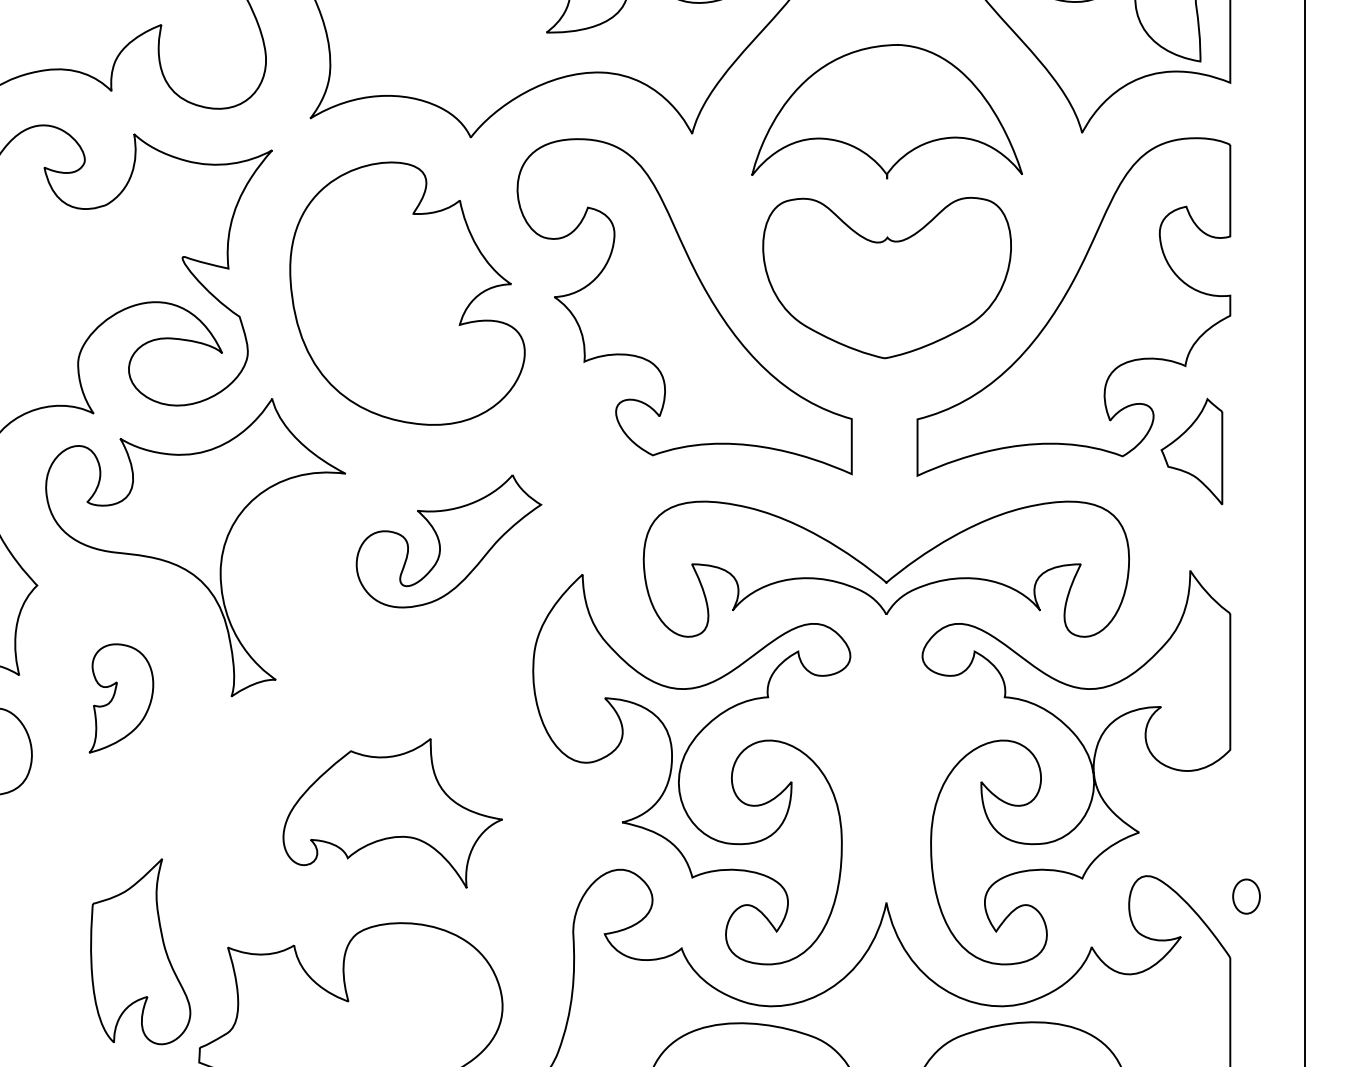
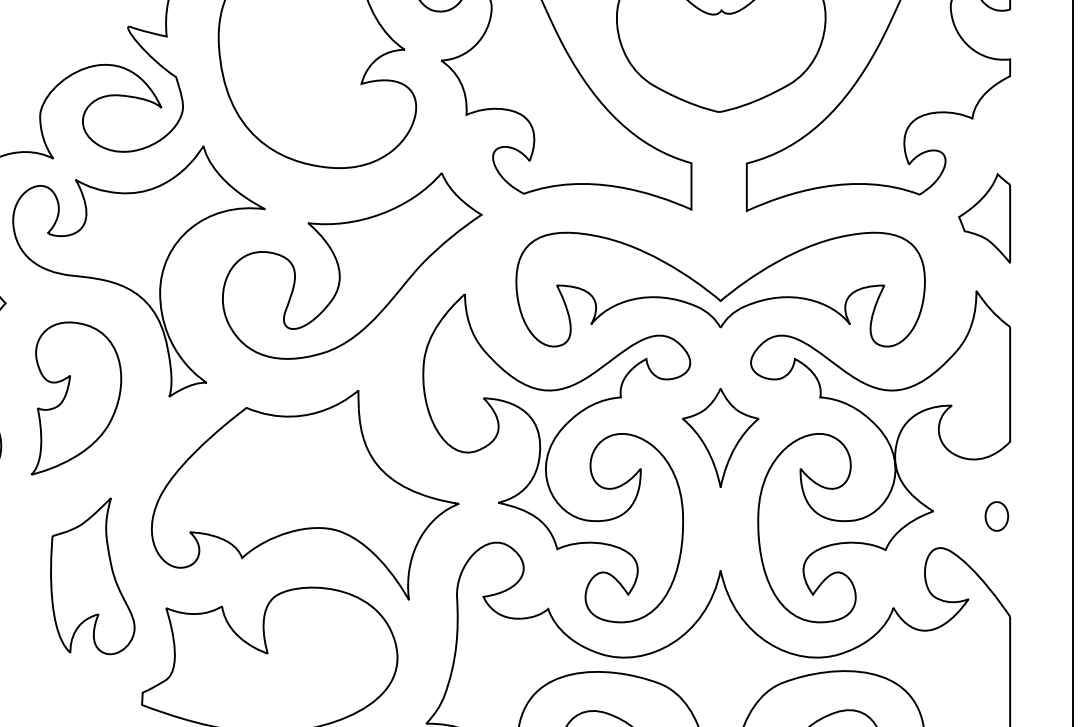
part: (1191, 451) -> (984, 218), moved
part: (448, 541) -> (351, 266), size x1.67
part: (121, 698) -> (76, 398), size x1.67
part: (886, 745) -> (720, 438), added
part: (392, 813) -> (304, 495), size x1.67
part: (1246, 896) -> (996, 516), moved
part: (140, 951) -> (92, 576), moved

